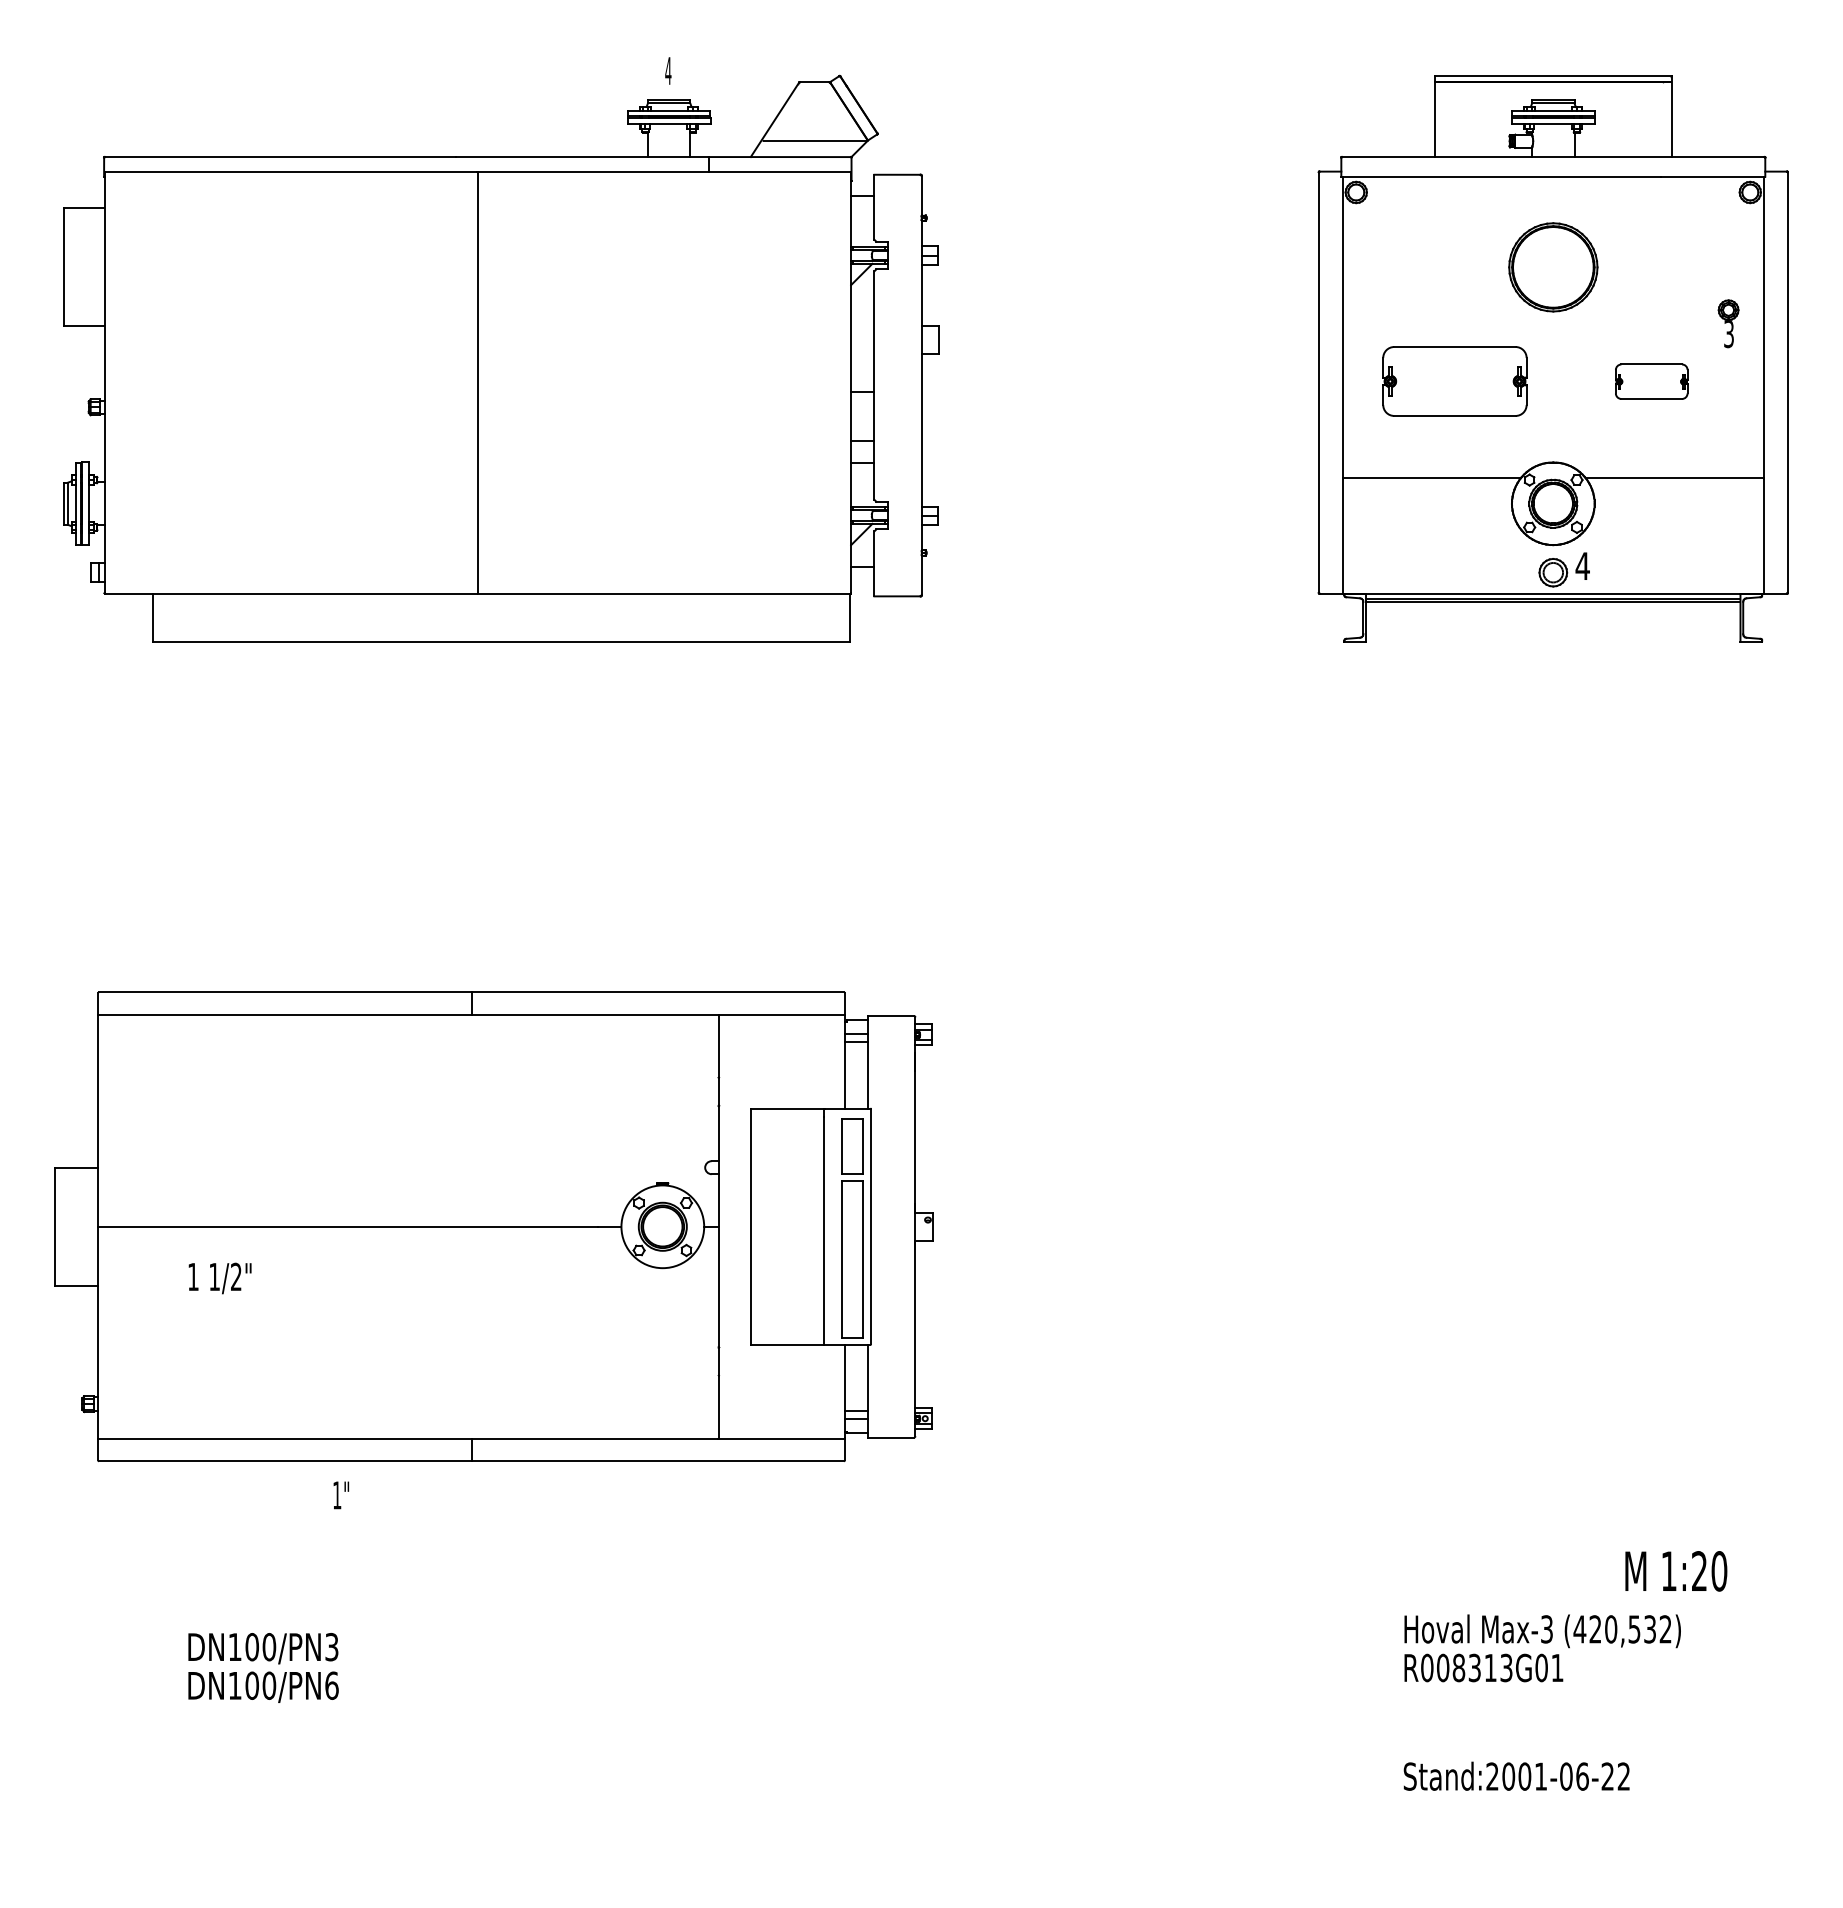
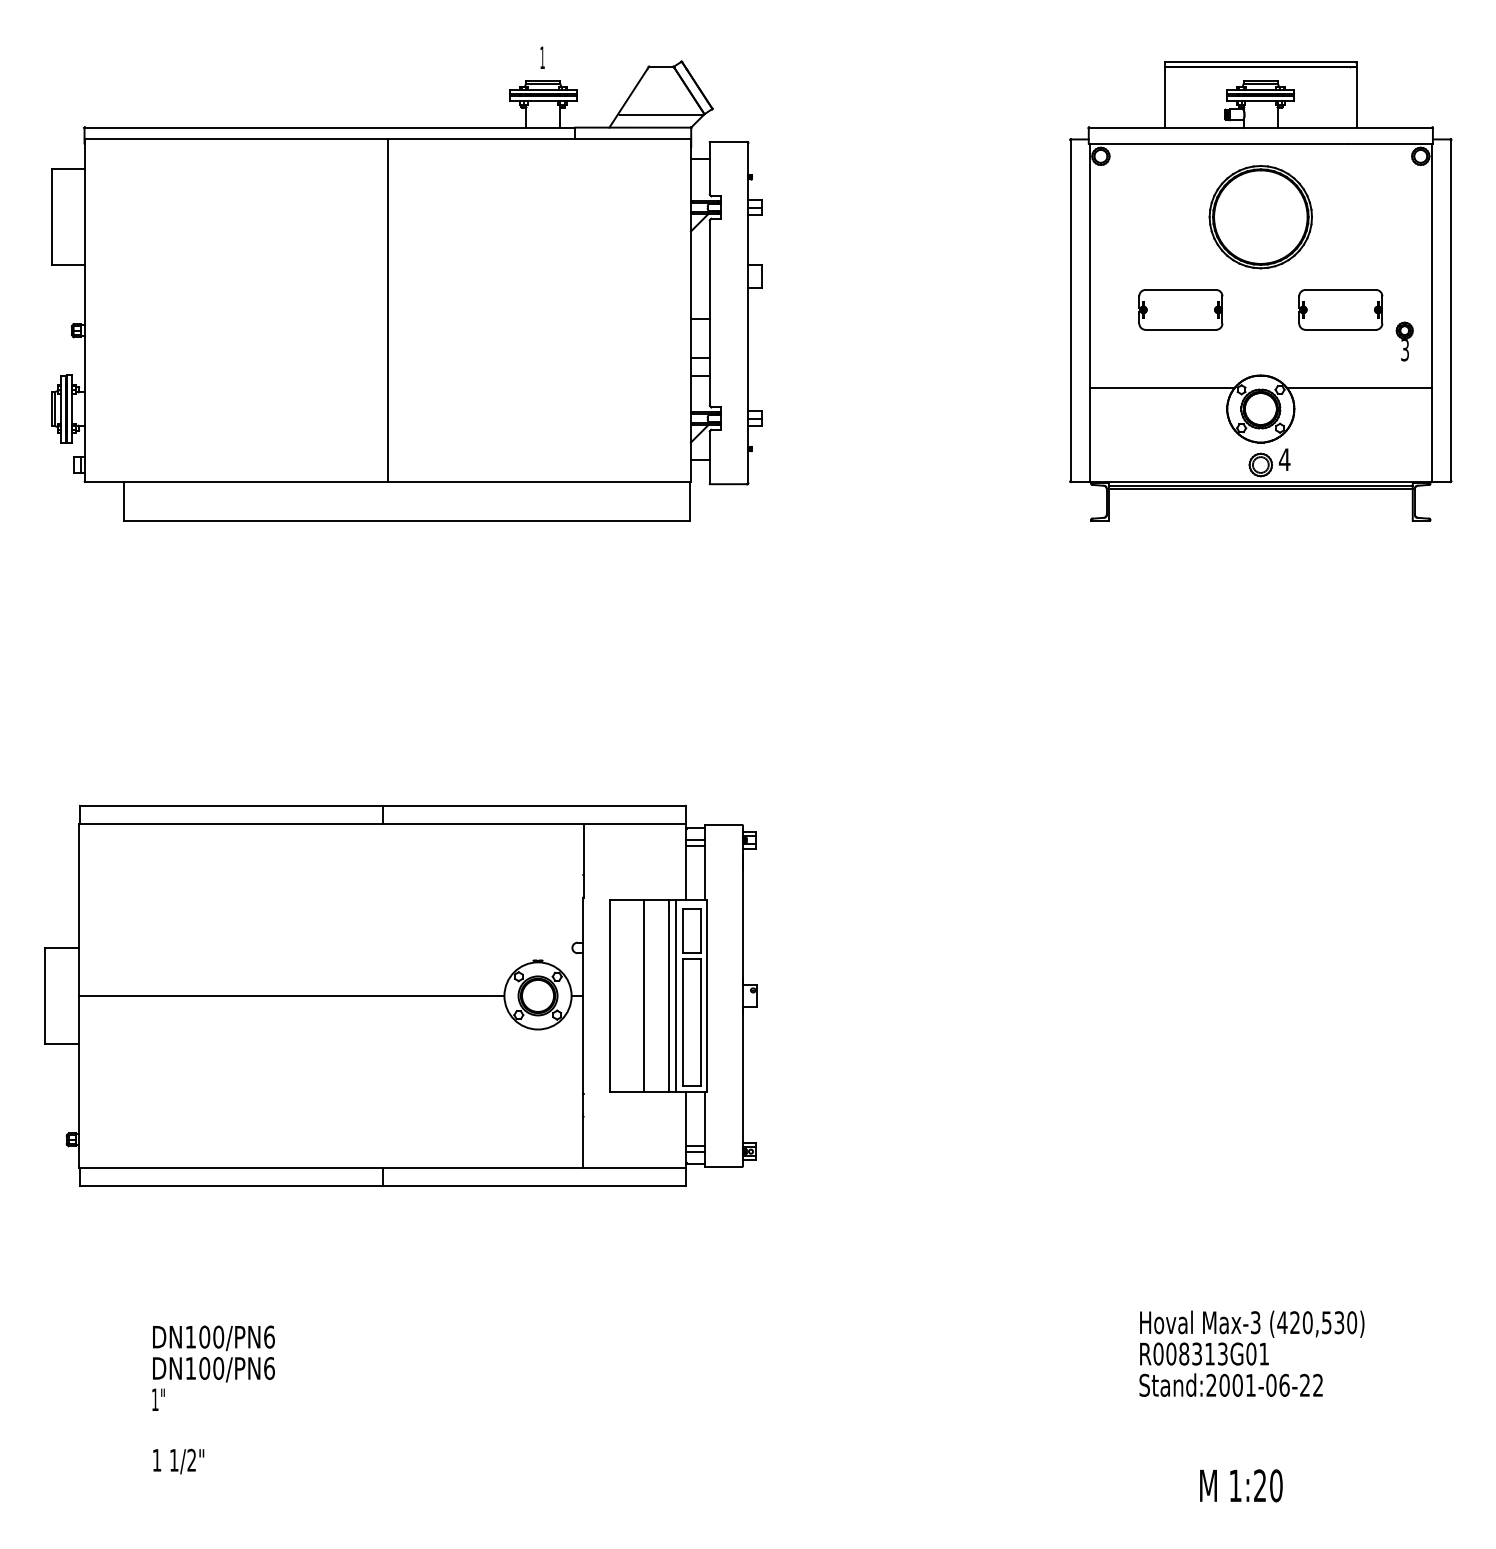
text: (668, 70) -> (542, 57), 4 -> 1
part: (1553, 267) -> (1260, 217), size x1.43
part: (1728, 323) -> (1404, 341), moved
part: (1454, 381) -> (1180, 309), size x0.71
part: (1651, 381) -> (1340, 309), size x1.43
line: (792, 1226) -> (643, 995), added
line: (832, 1226) -> (675, 995), added
text: (219, 1278) -> (178, 1461), moved
text: (341, 1495) -> (158, 1399), moved
text: (1676, 1571) -> (1241, 1485), moved
text: (1665, 1629) -> (1351, 1322), (420,532) -> (420,530)
text: (331, 1646) -> (269, 1336), DN100/PN3 -> DN100/PN6
text: (1516, 1775) -> (1230, 1384), moved

